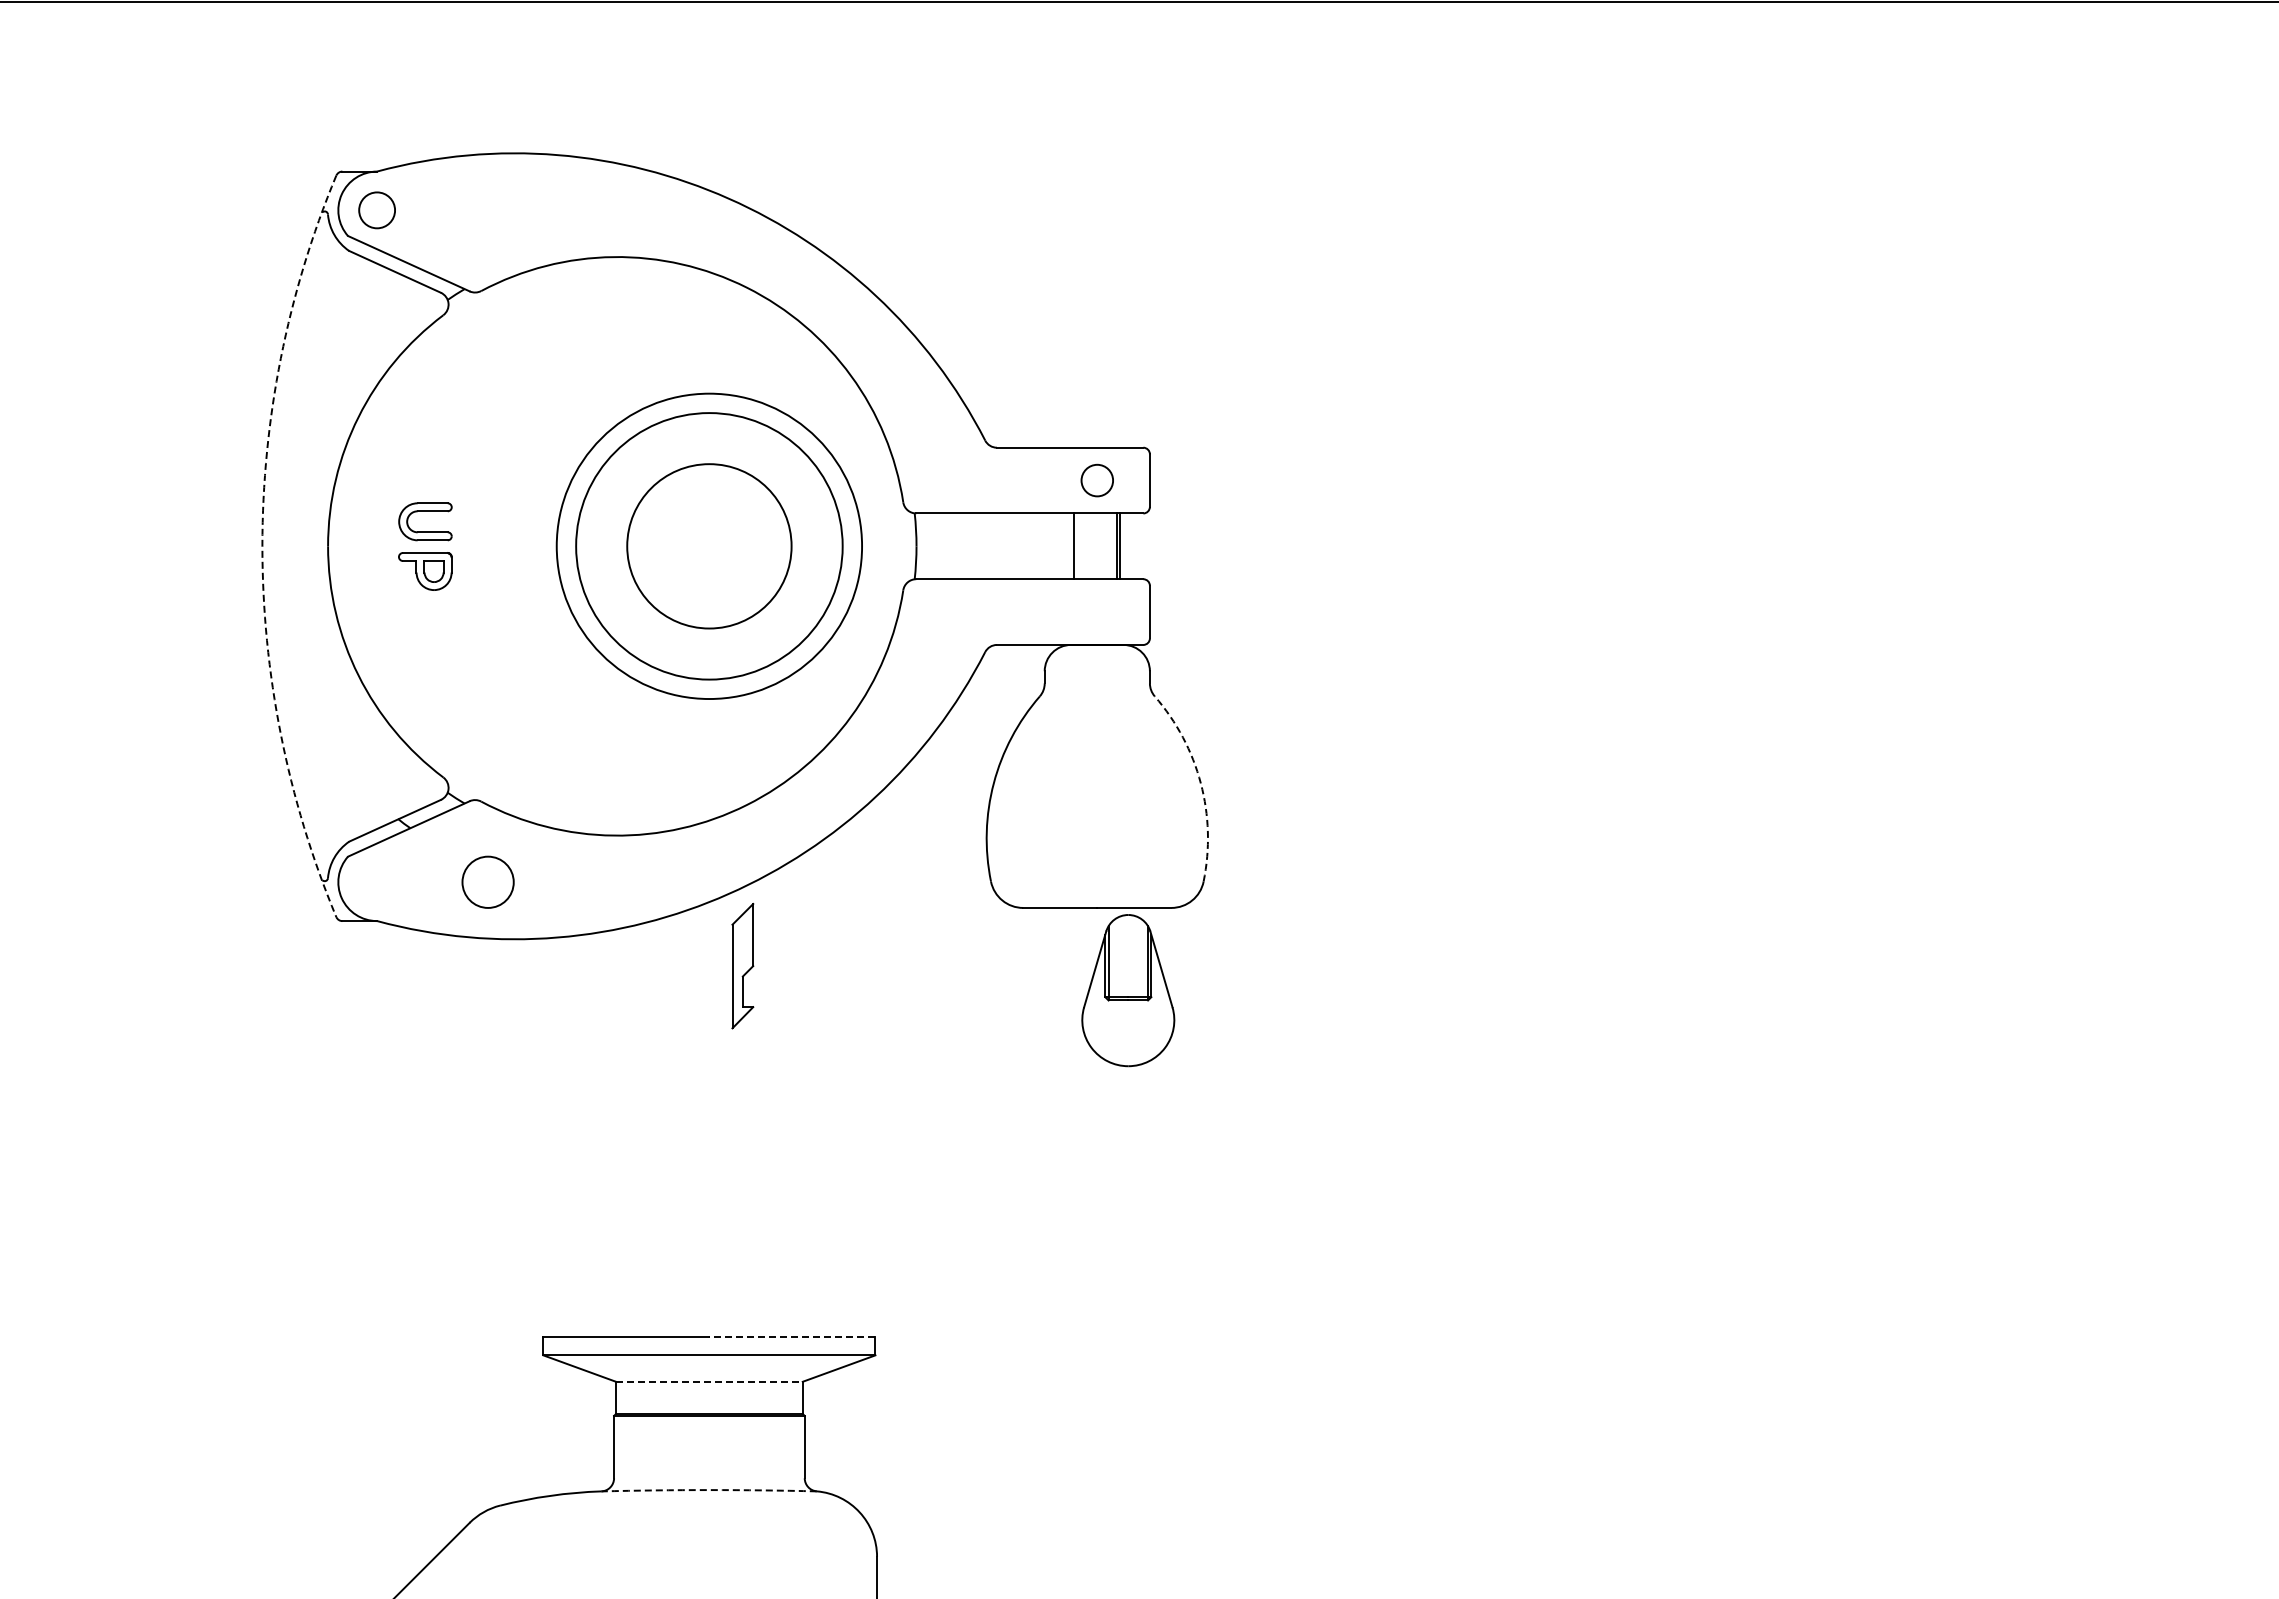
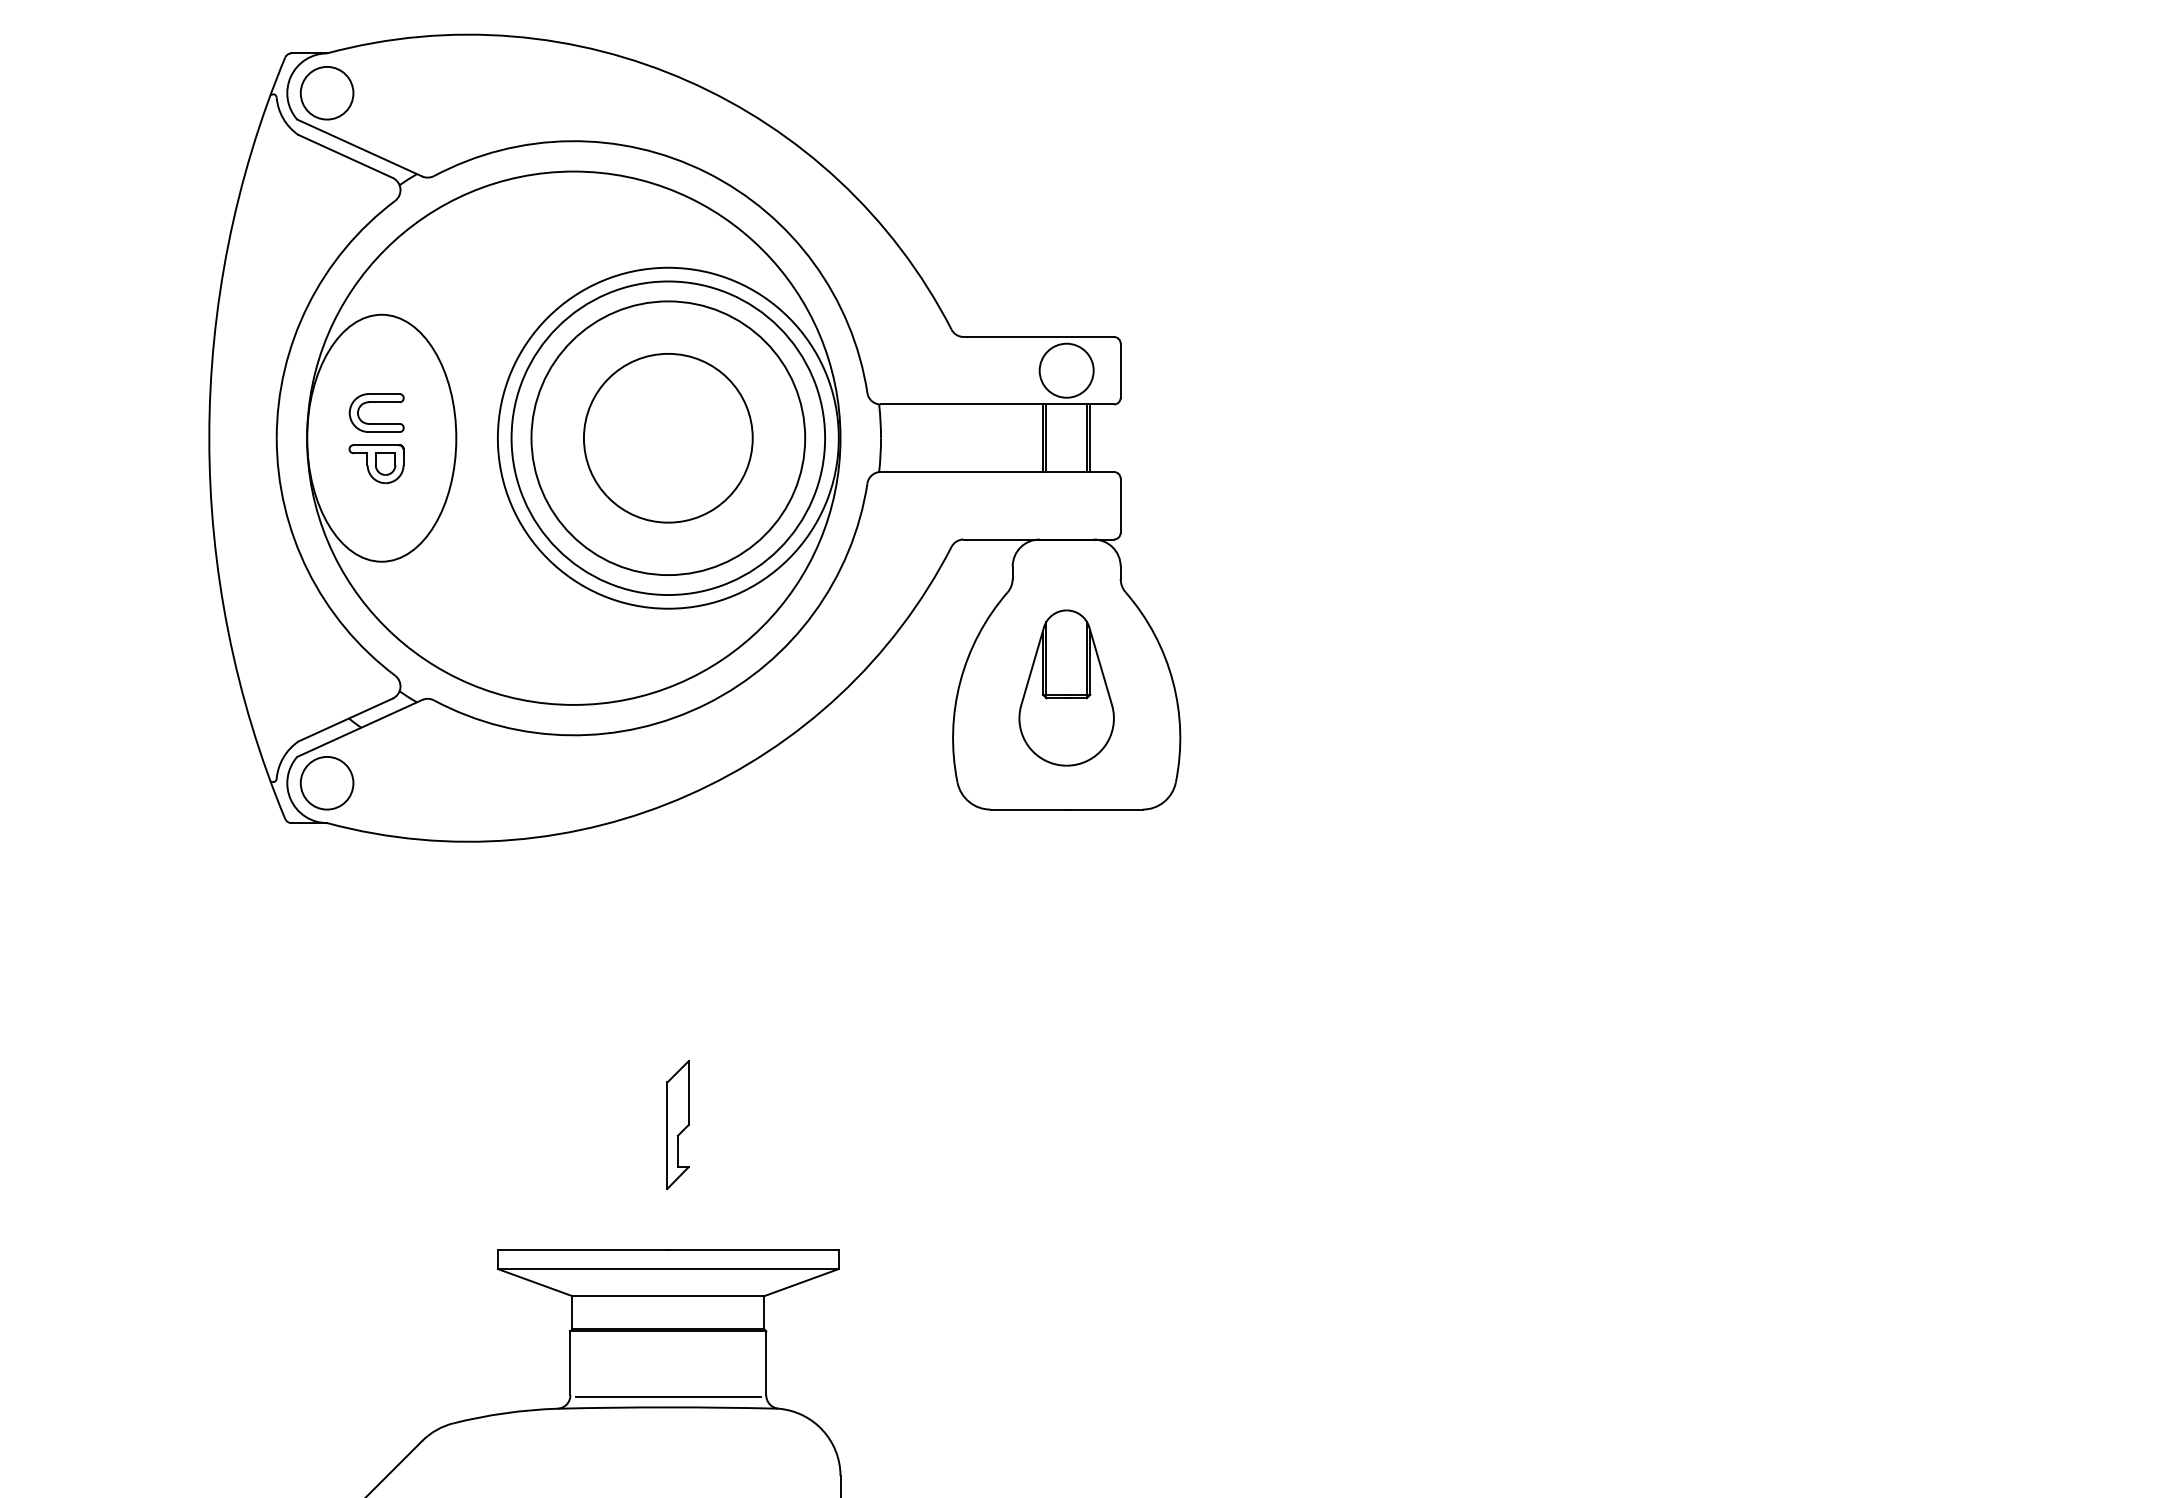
circle: (376, 210) -> (326, 93), size x1.43
circle: (1097, 480) -> (1066, 370), size x1.67
part: (616, 545) -> (572, 437), added
arc: (262, 546) -> (209, 438), dashed -> solid
line: (1077, 546) -> (1046, 438), added
arc: (1200, 783) -> (1172, 681), dashed -> solid
circle: (487, 881) -> (326, 782), moved
part: (742, 965) -> (677, 1124), moved
part: (1128, 990) -> (1066, 687), moved
line: (791, 1336) -> (752, 1249), dashed -> solid
line: (709, 1381) -> (668, 1295), dashed -> solid
line: (709, 1479) -> (668, 1396), added
arc: (709, 1490) -> (668, 1407), dashed -> solid

